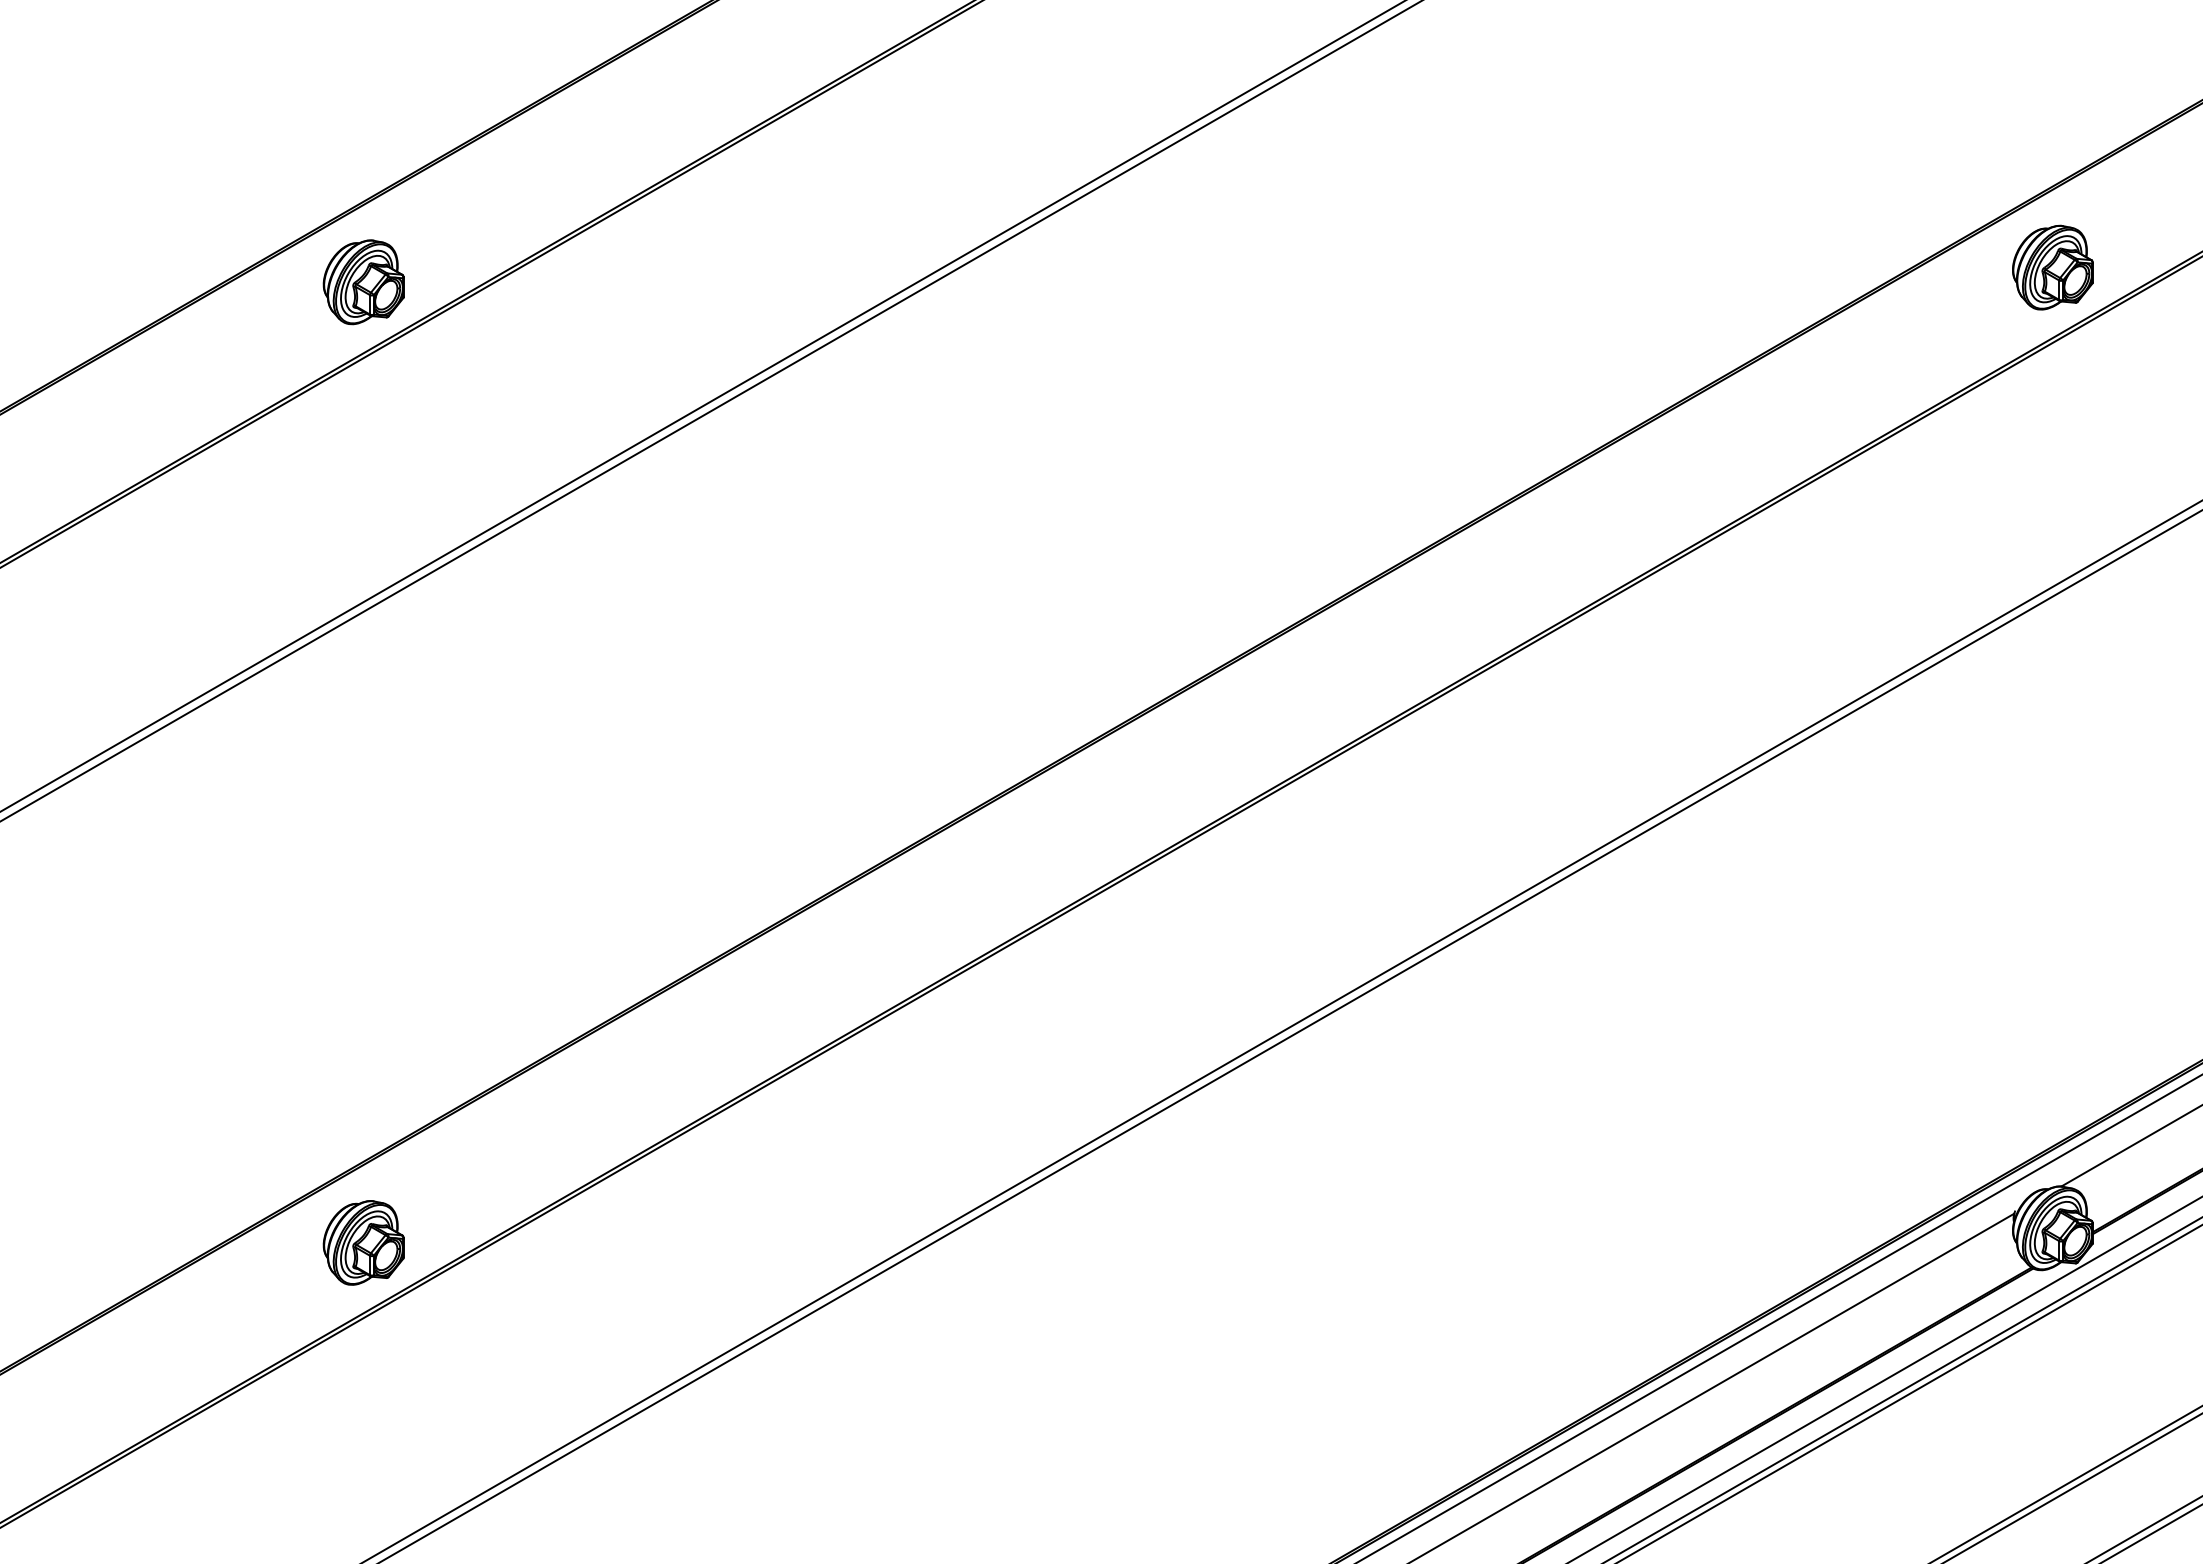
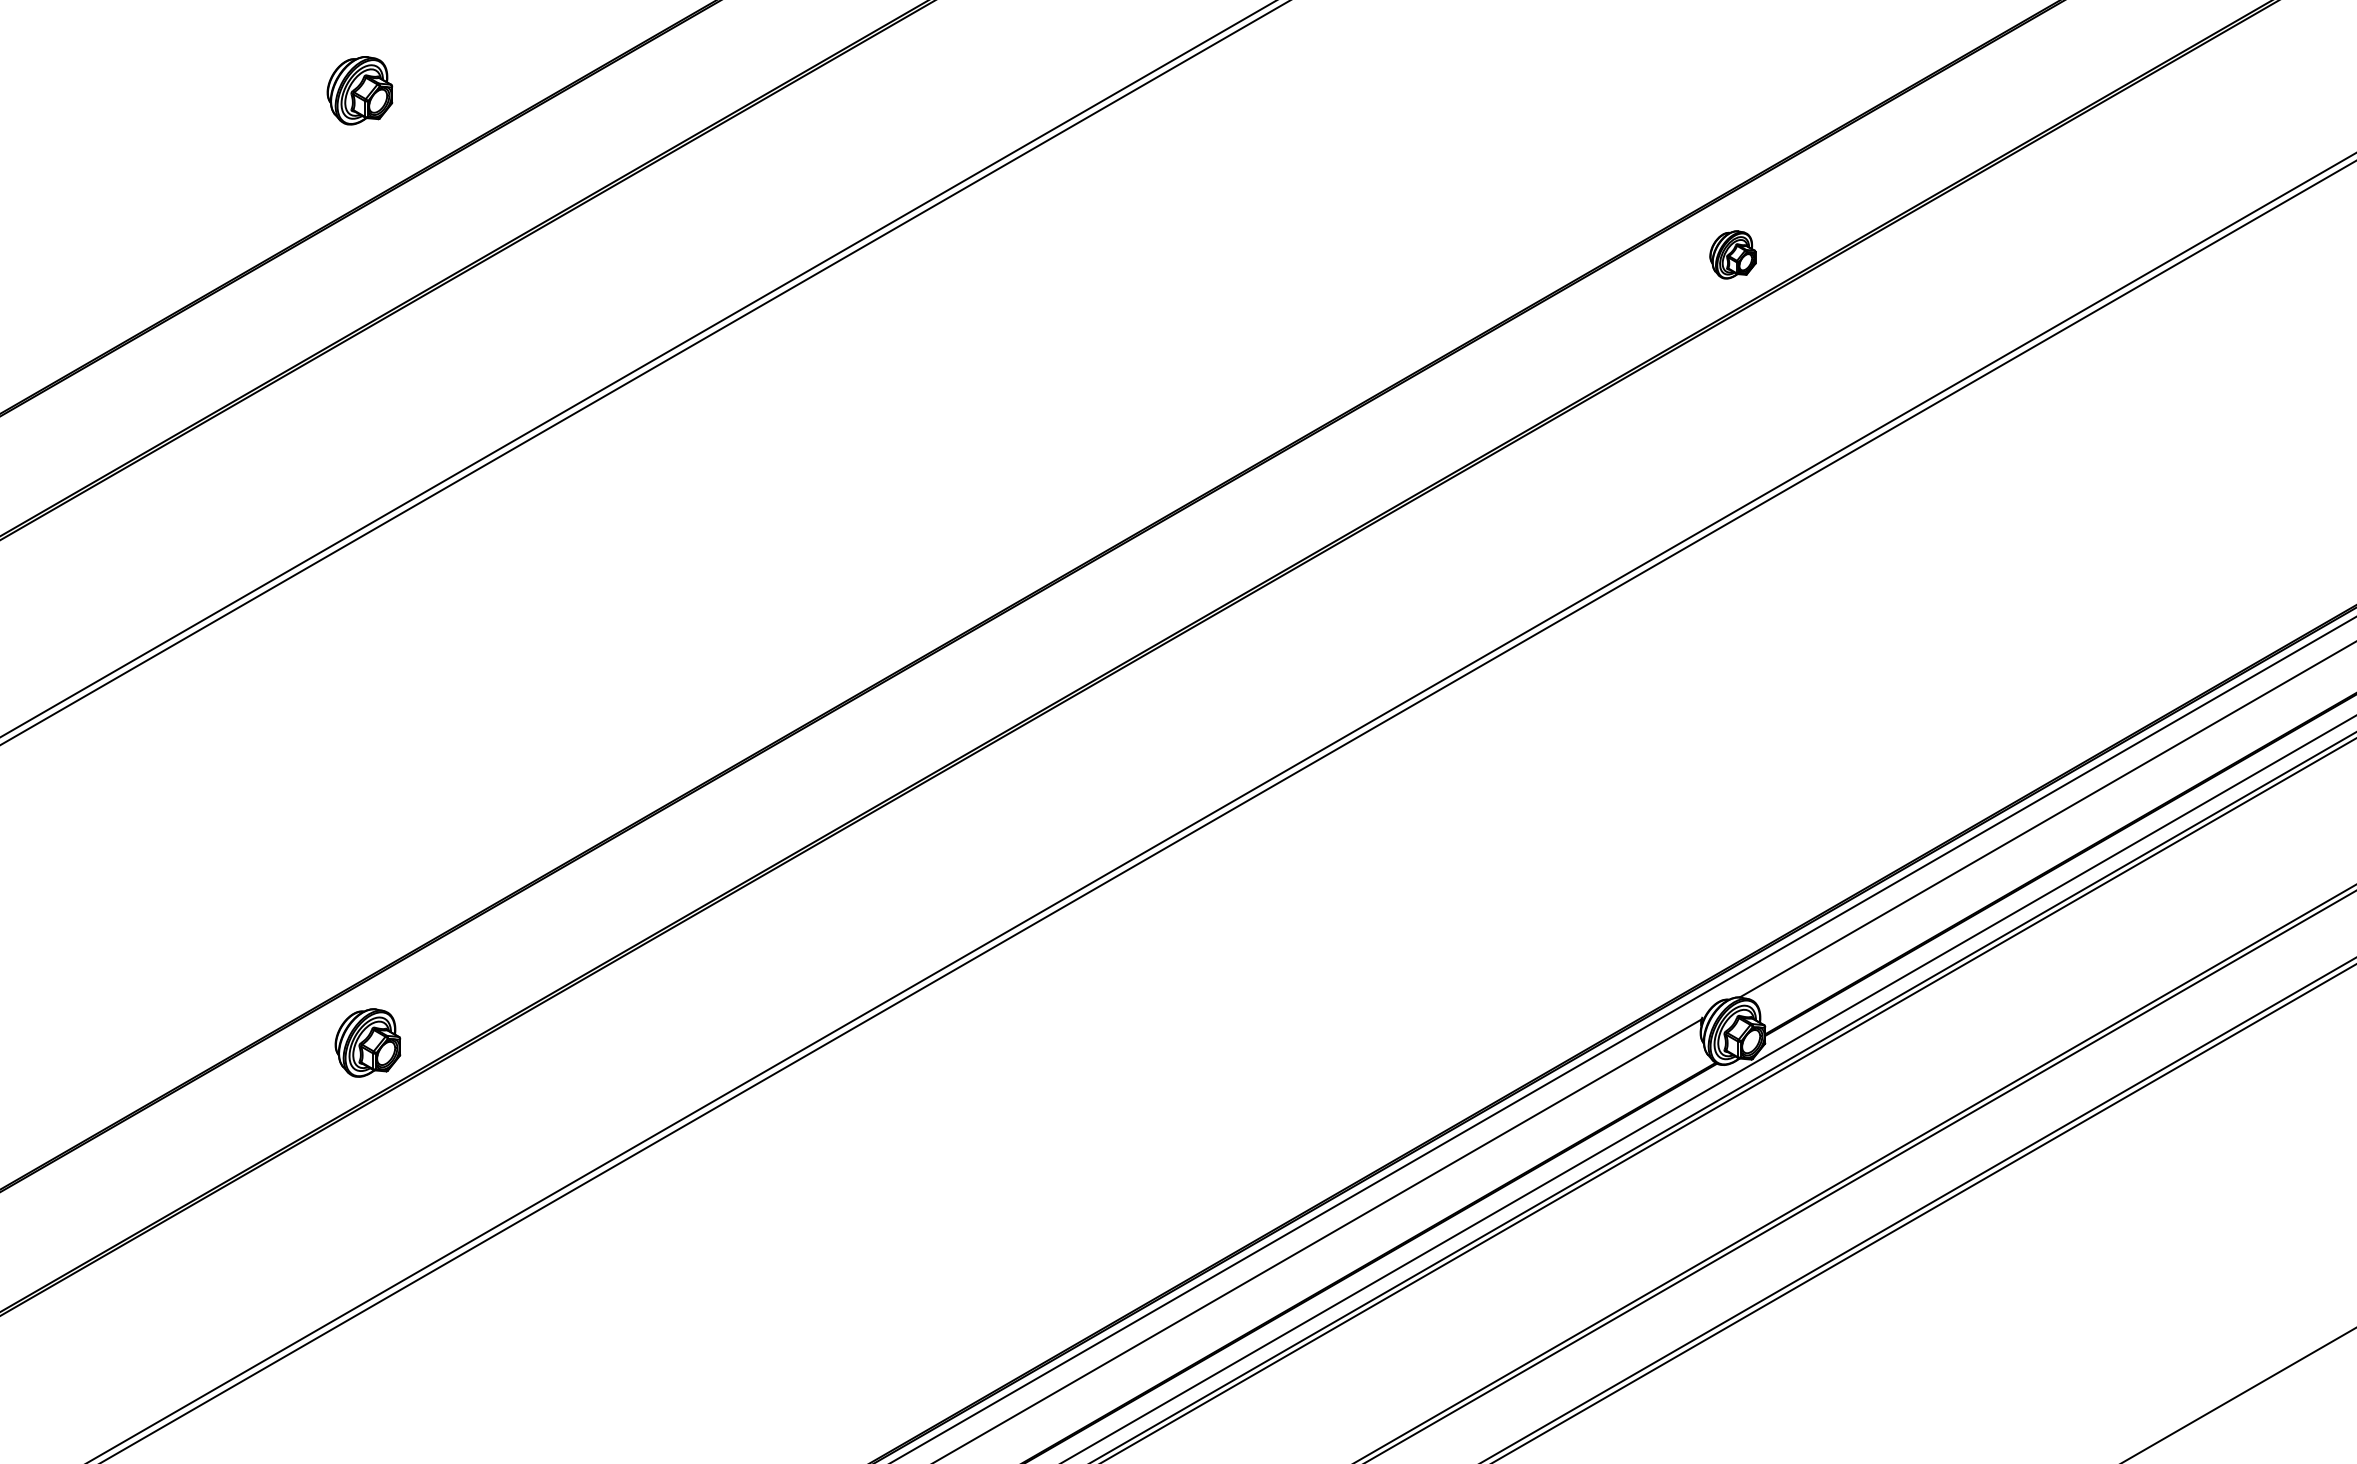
part: (2052, 267) -> (1732, 254), size x0.7
part: (363, 281) -> (359, 90), moved

